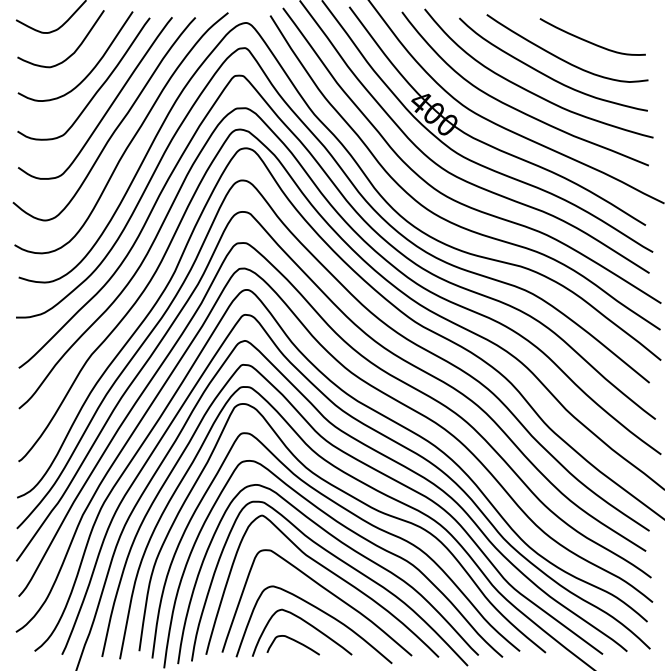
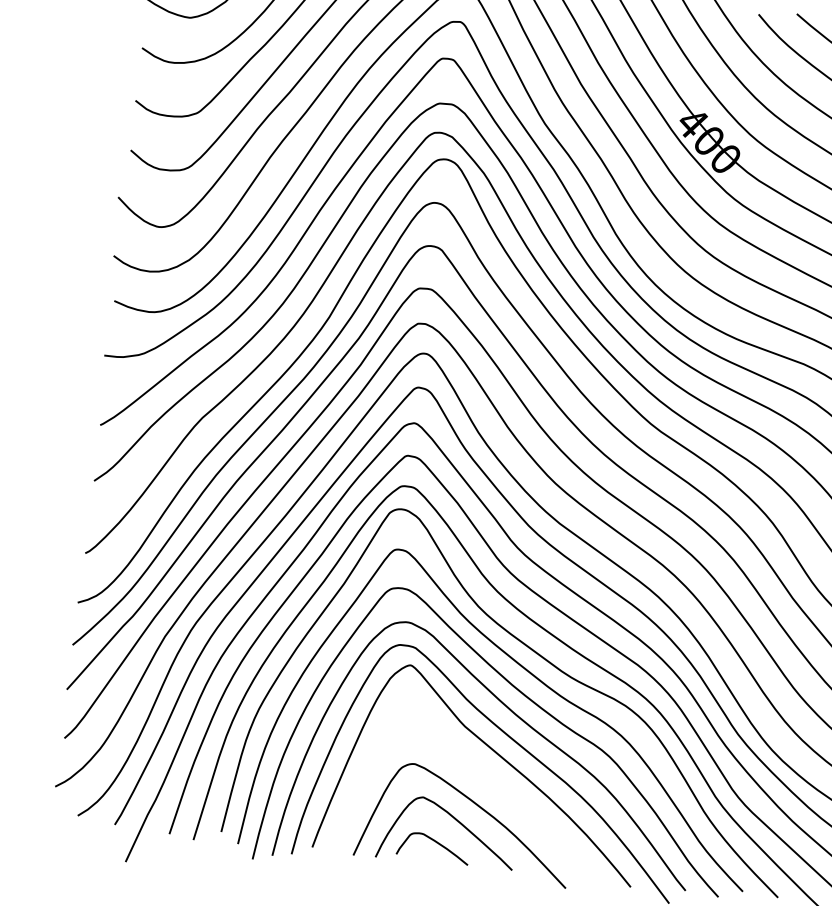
curve: (325, 590) -> (485, 777), removed

